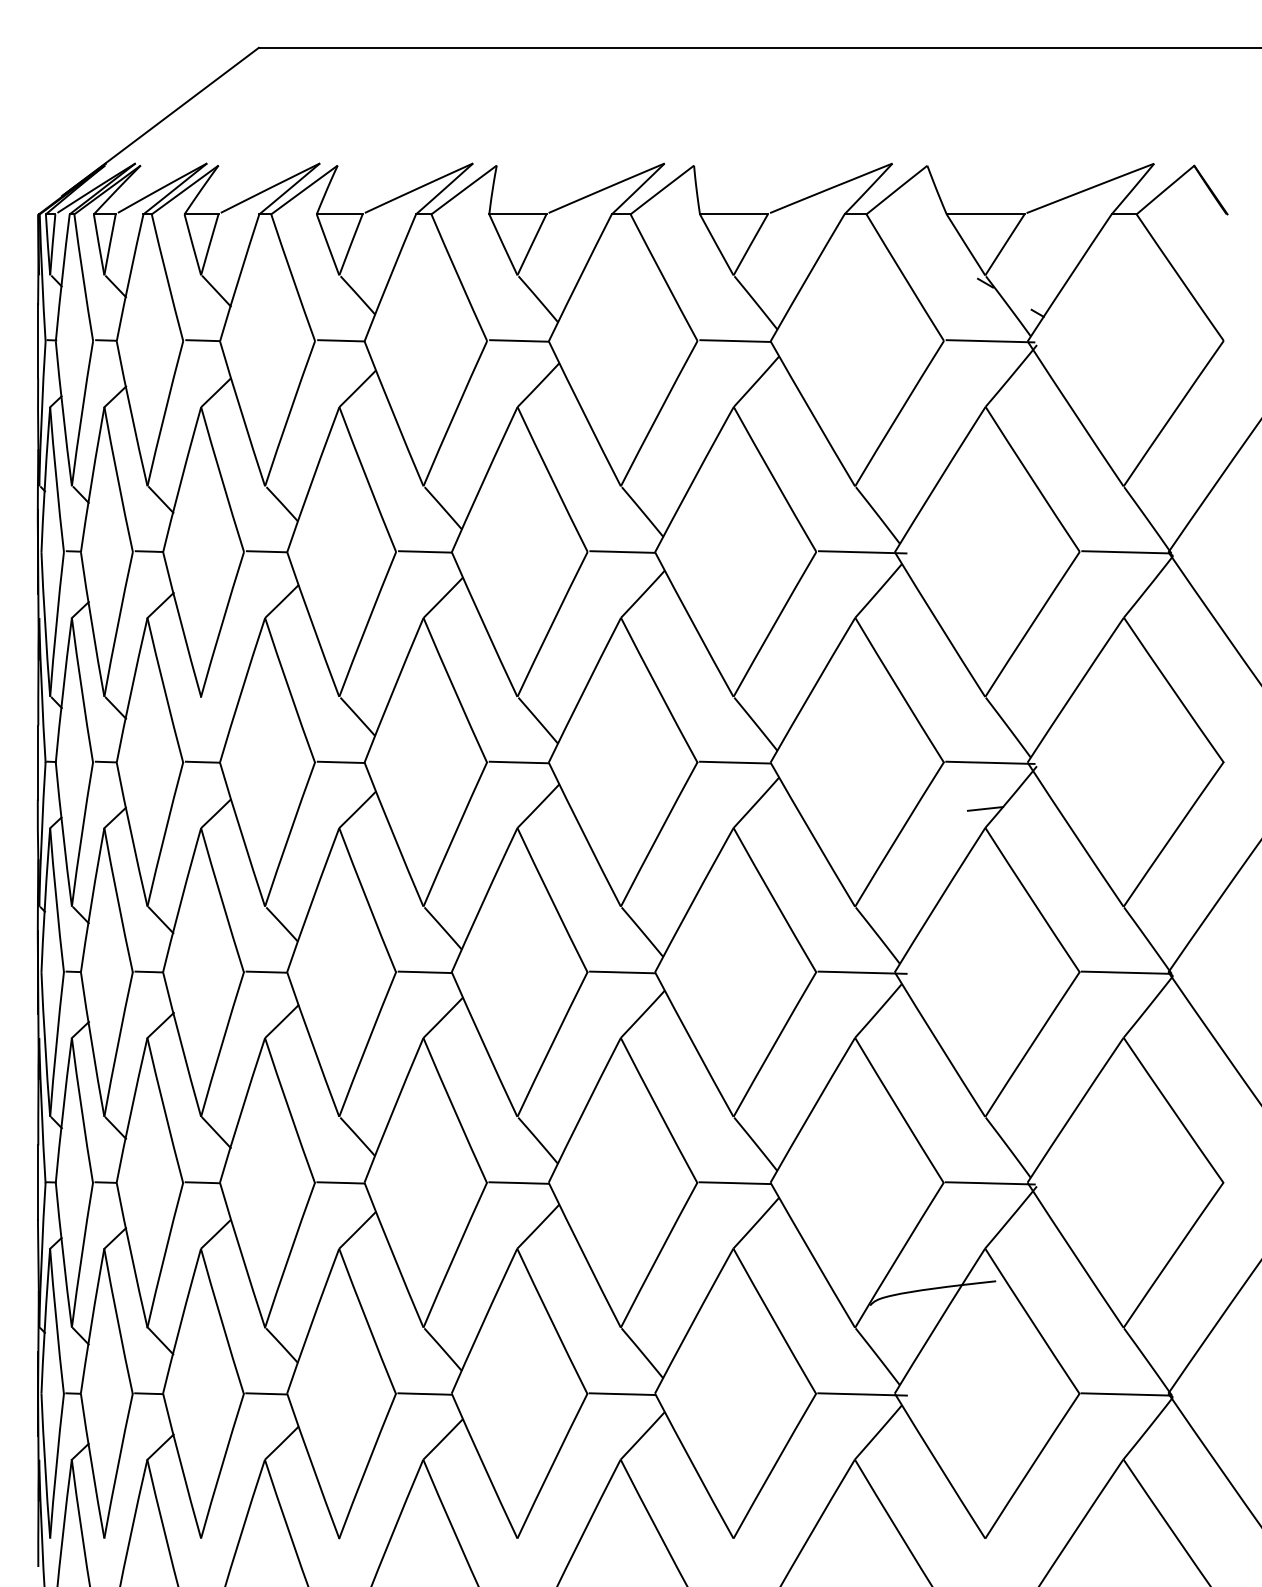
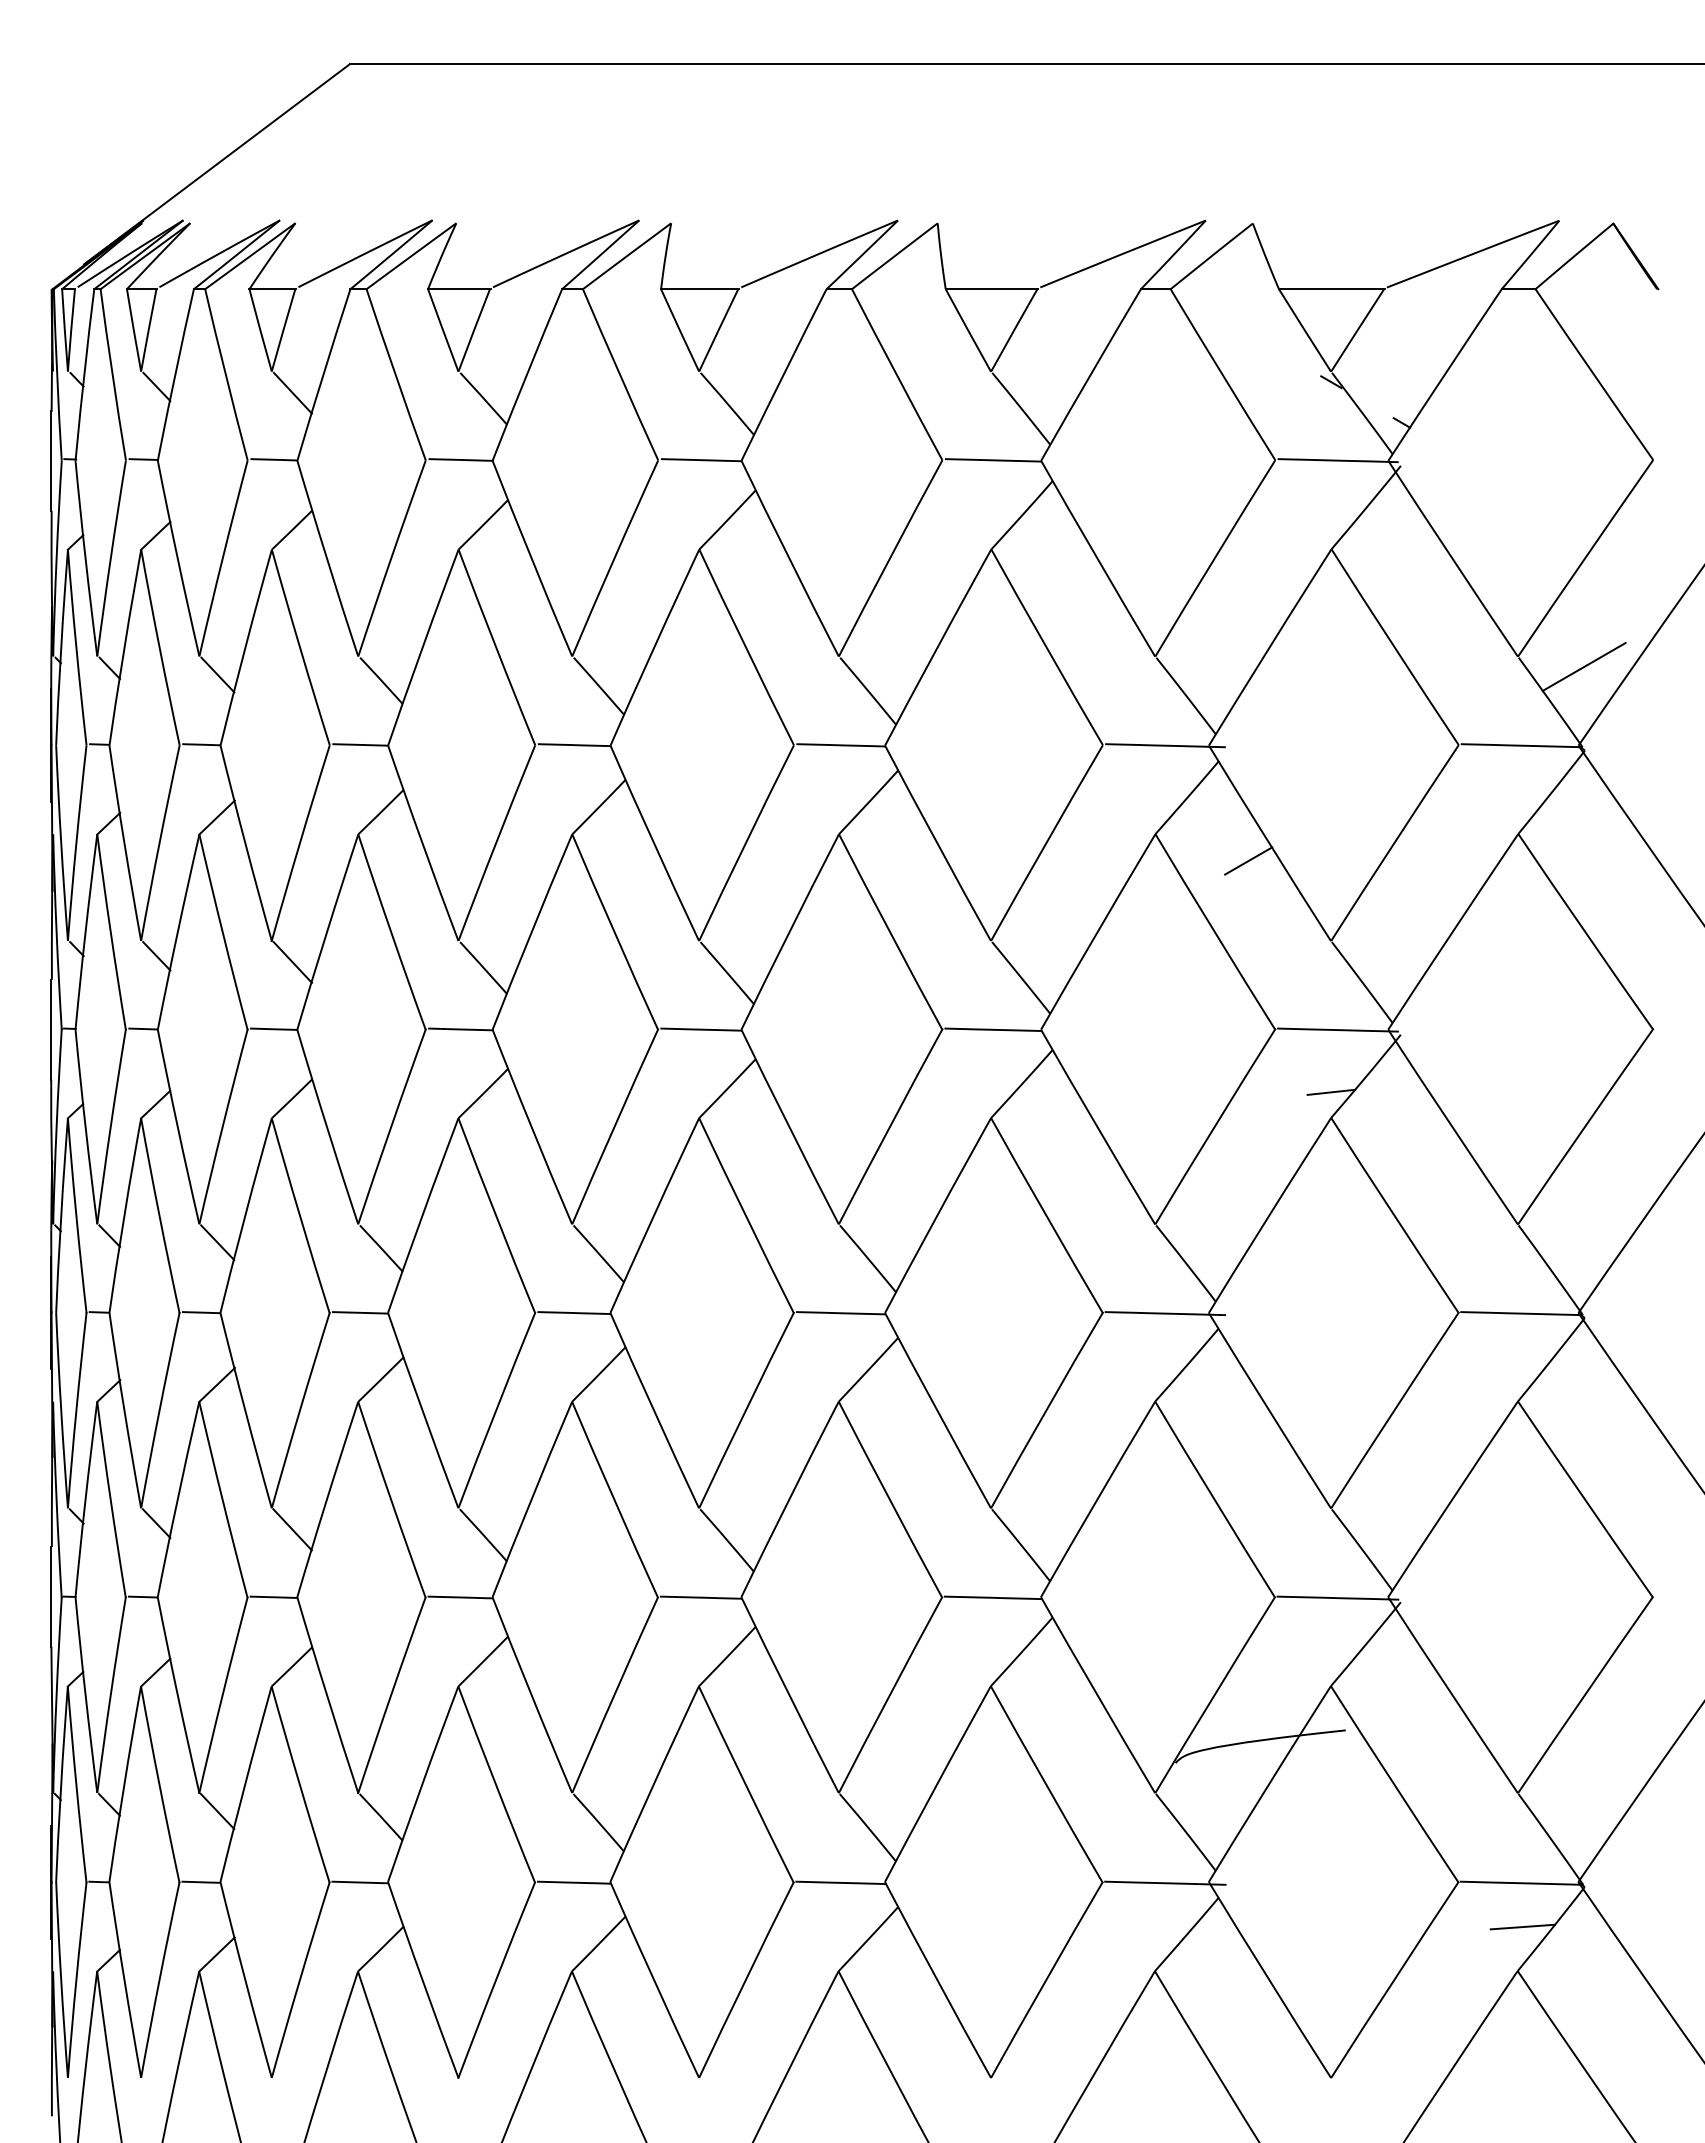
line: (1172, 493) -> (1583, 666), added
line: (924, 637) -> (1248, 860), added
line: (216, 712) -> (292, 962), added
line: (1127, 1426) -> (1522, 1926), added

